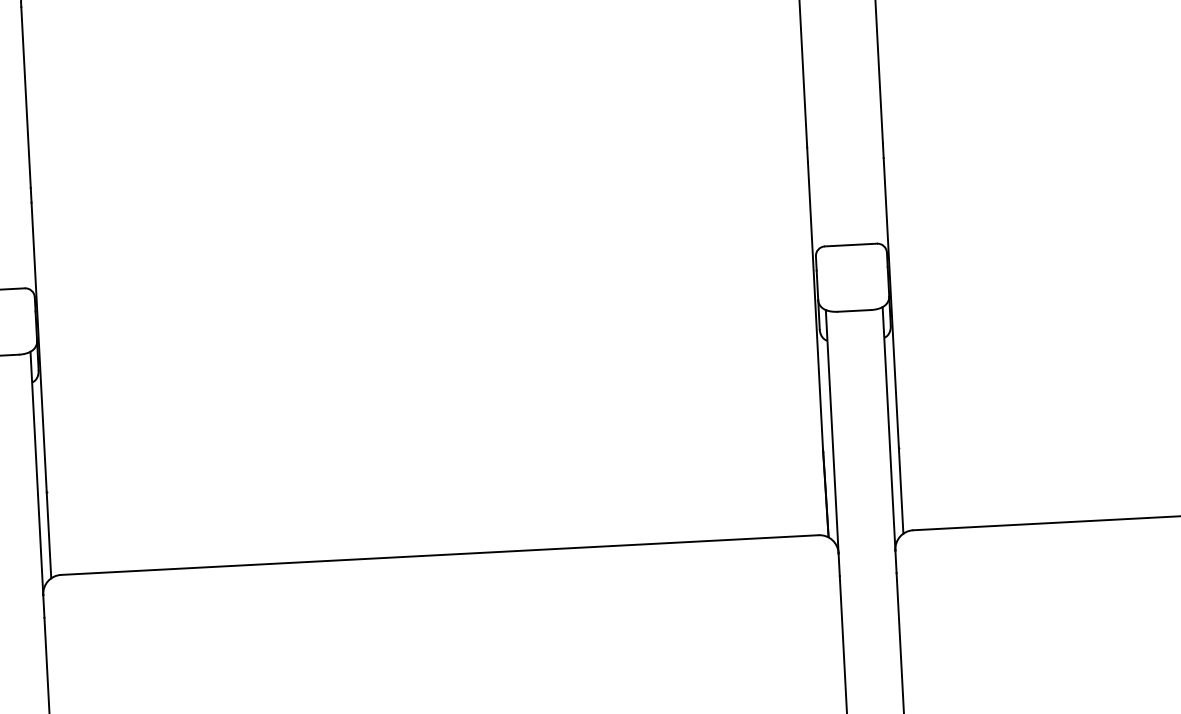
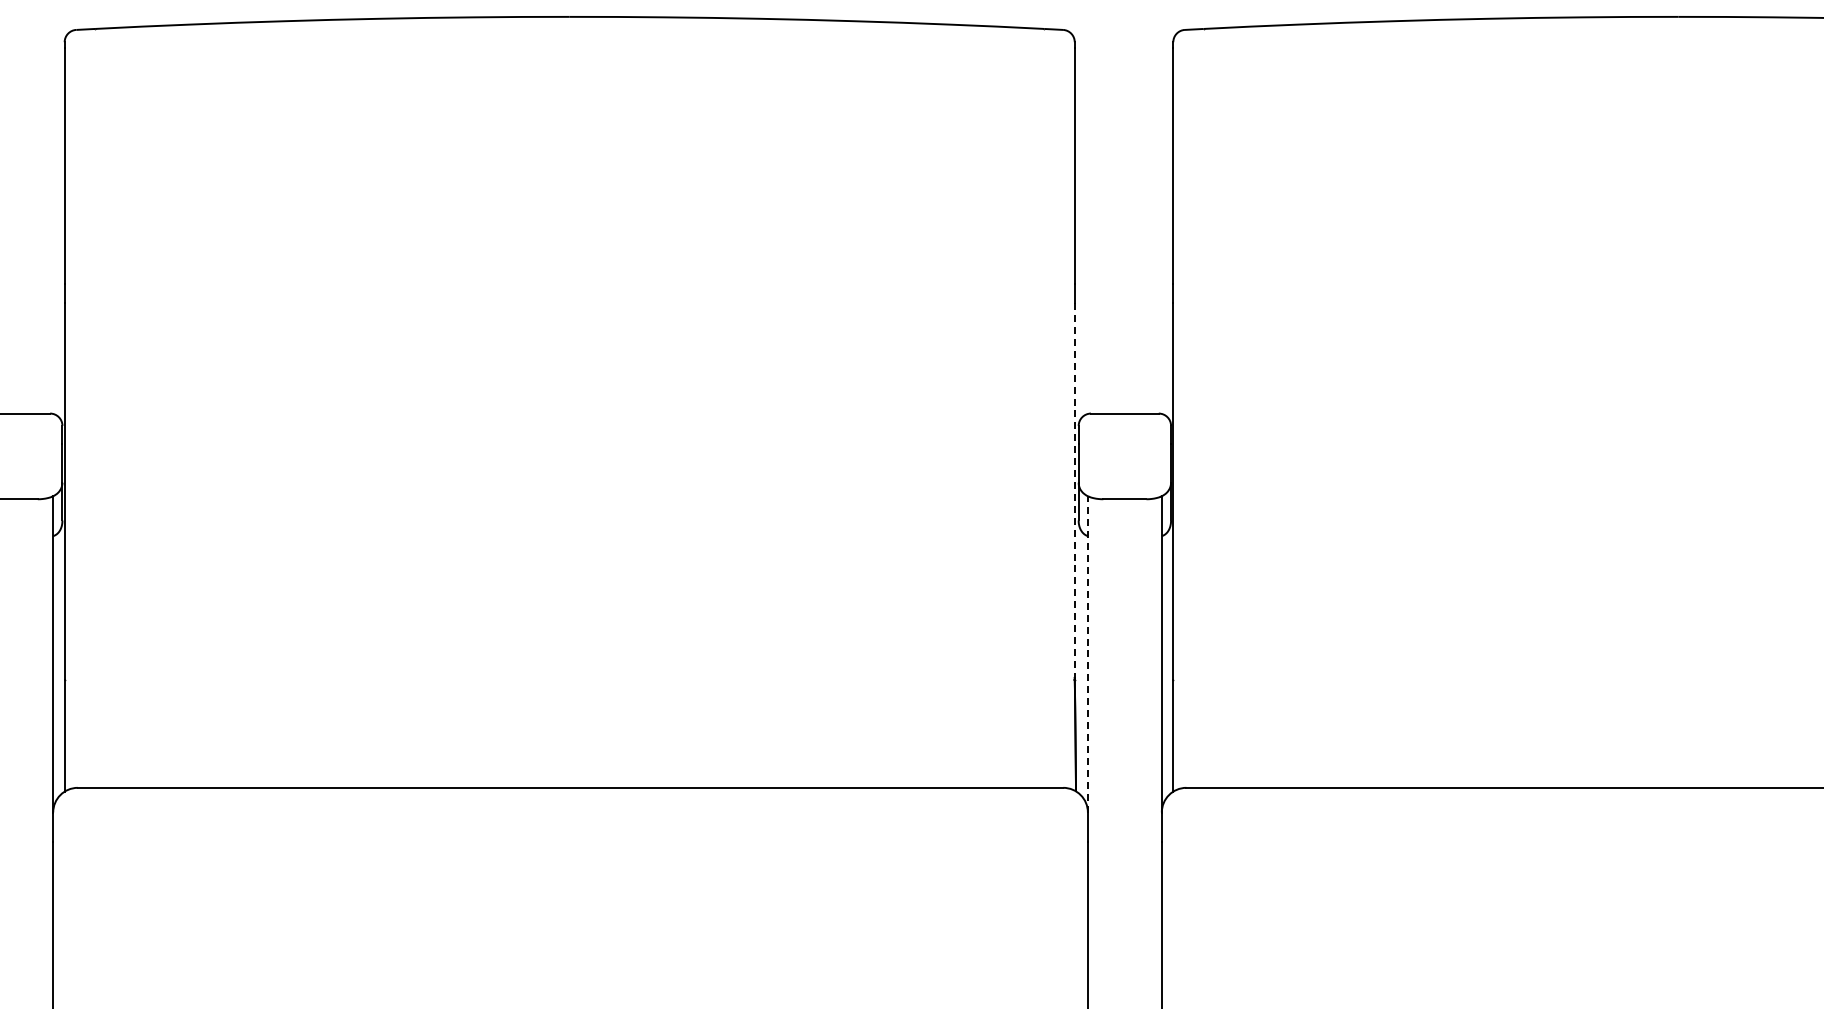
line: (815, 306) -> (1074, 490), solid -> dashed
line: (831, 430) -> (1087, 653), solid -> dashed

